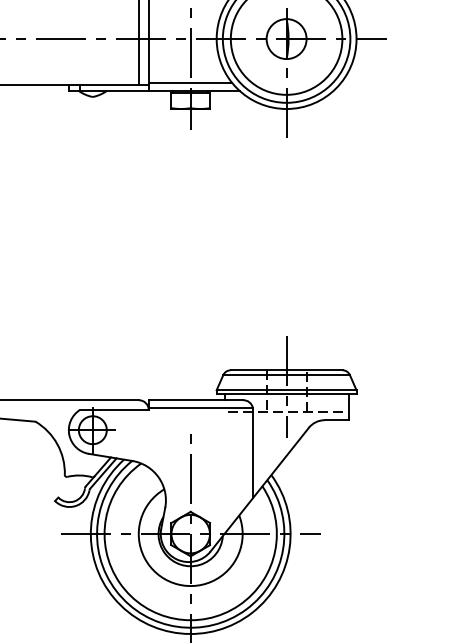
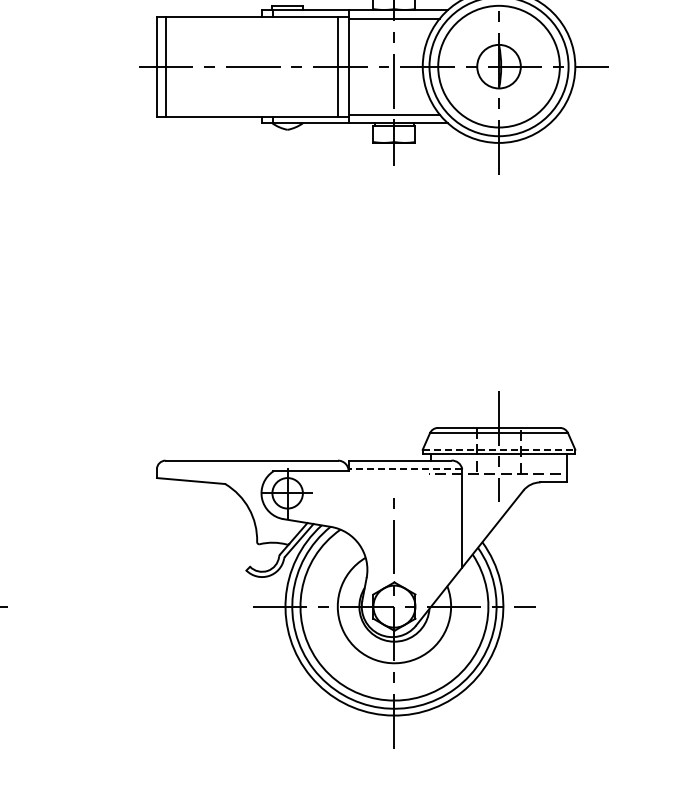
line: (287, 390) -> (499, 449), solid -> dashed
line: (200, 408) -> (405, 469), solid -> dashed

